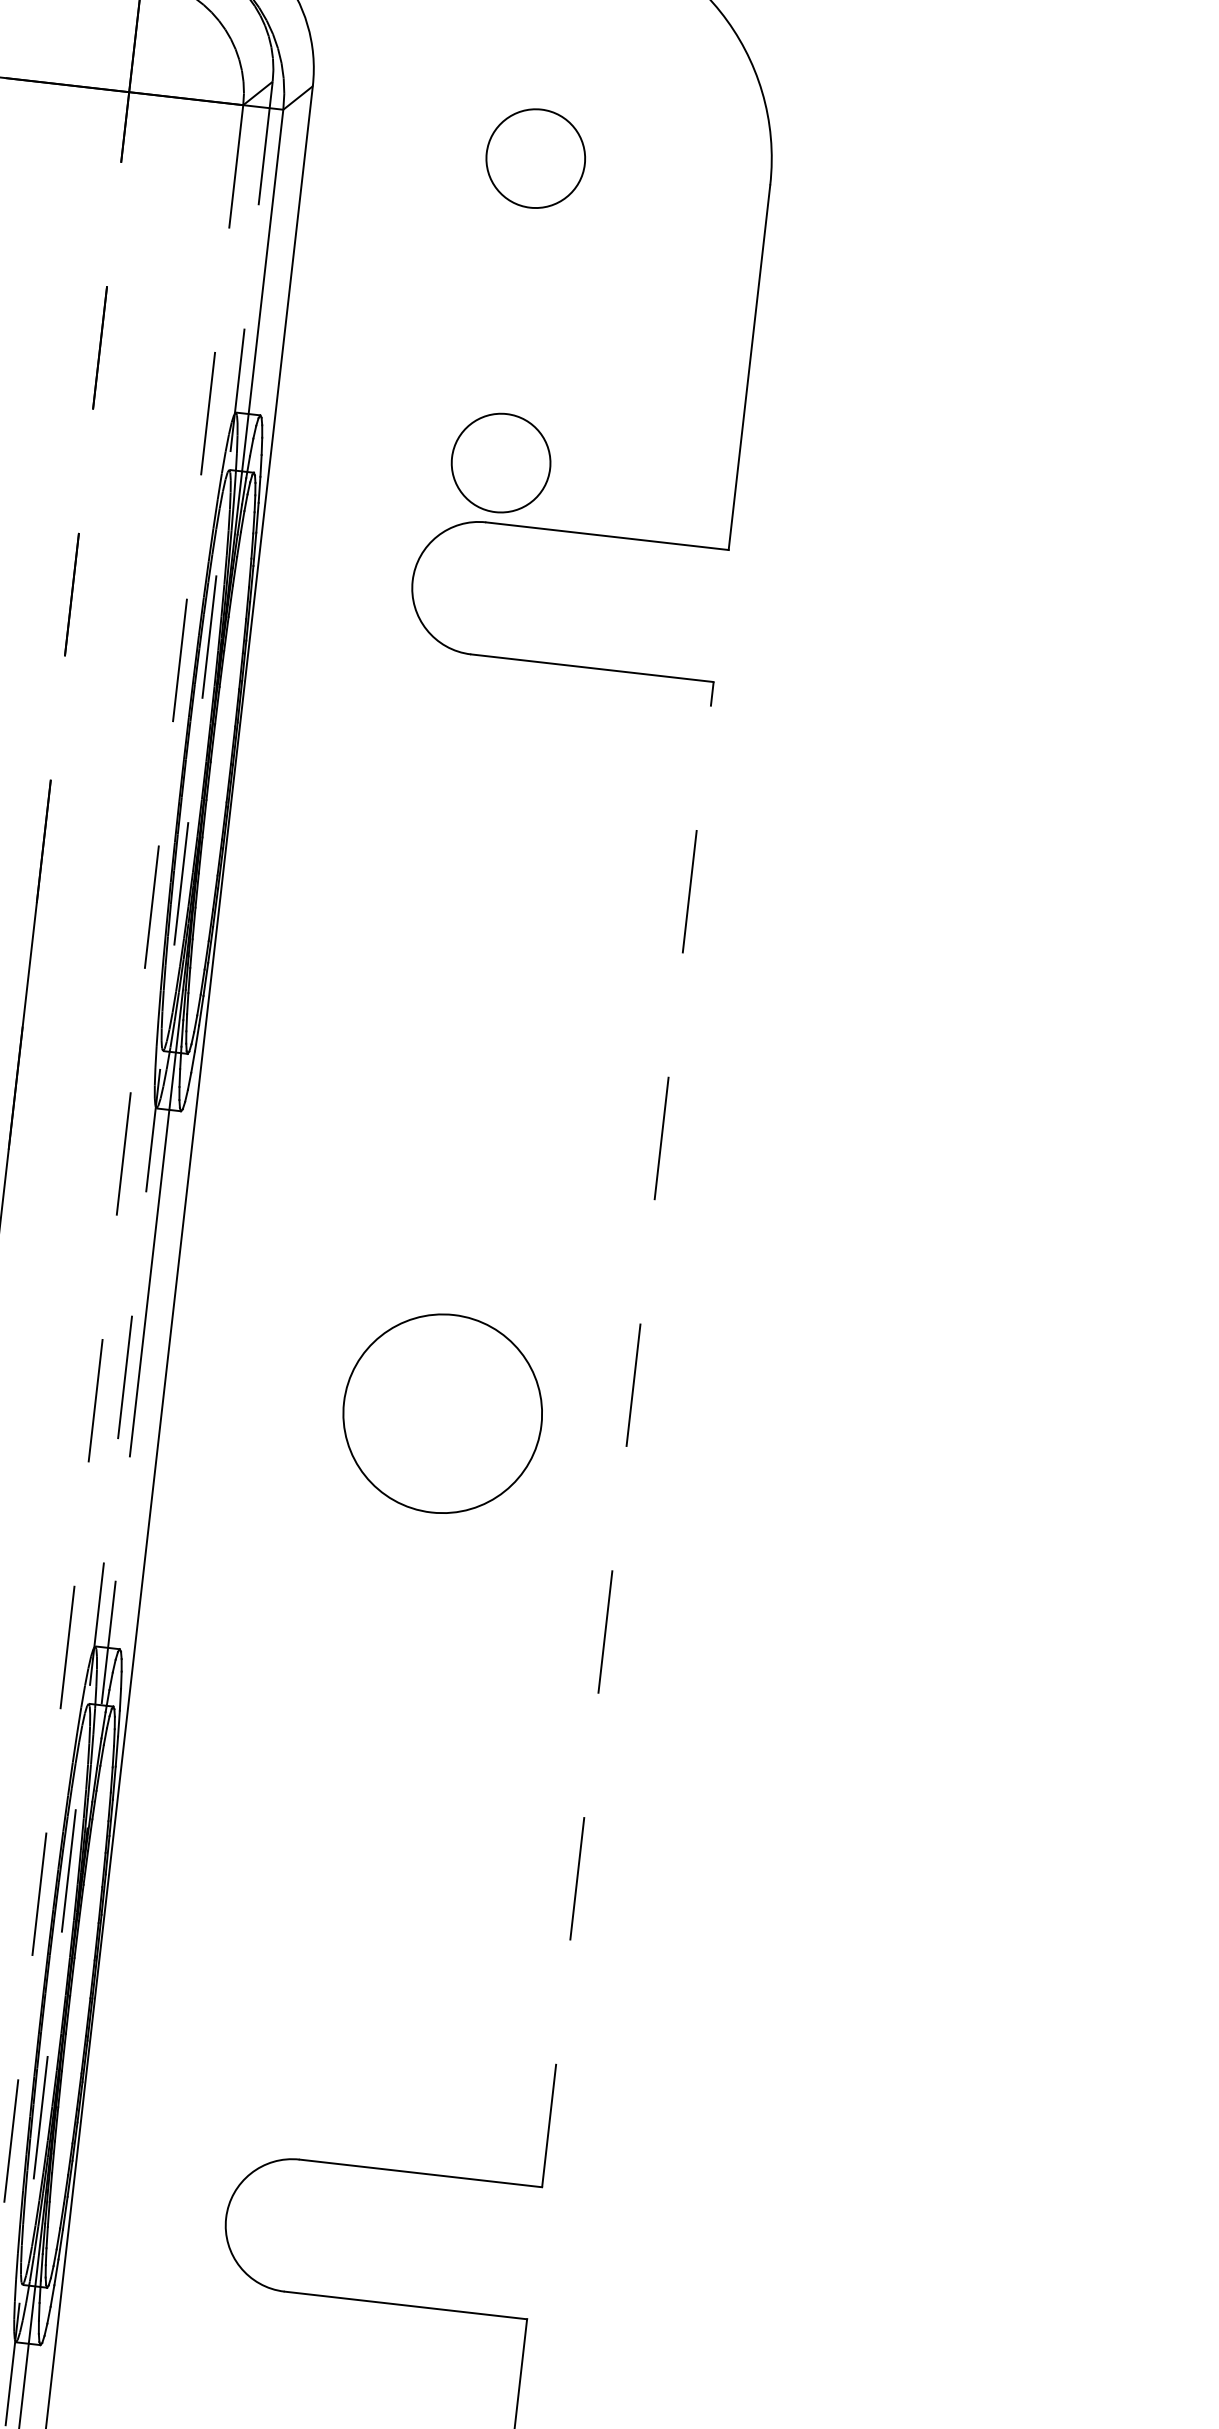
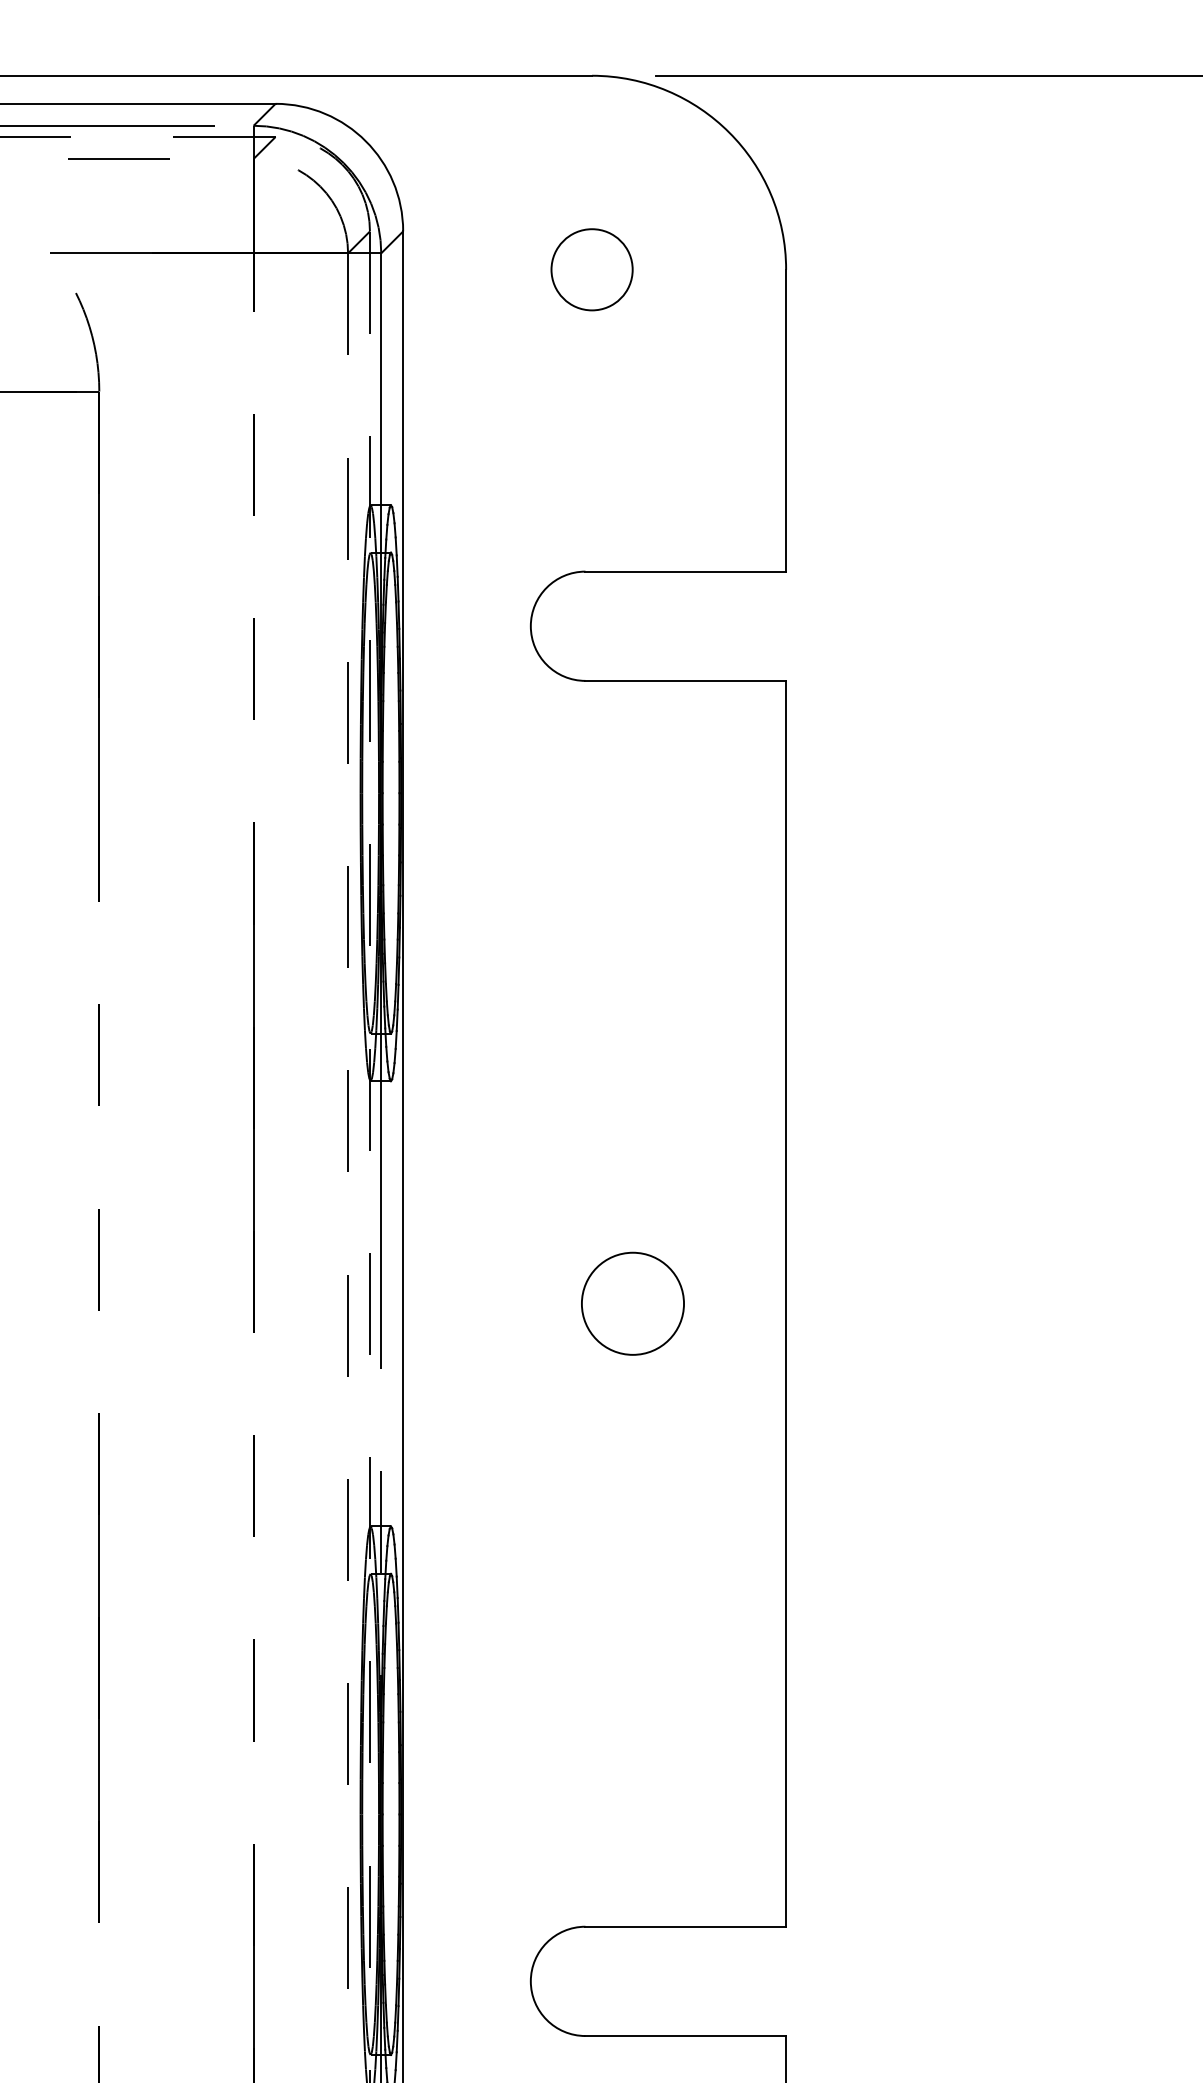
circle: (500, 462) -> (591, 521), removed
circle: (442, 1413) -> (632, 1303), size x0.62
line: (628, 1434) -> (786, 1303), dashed -> solid

